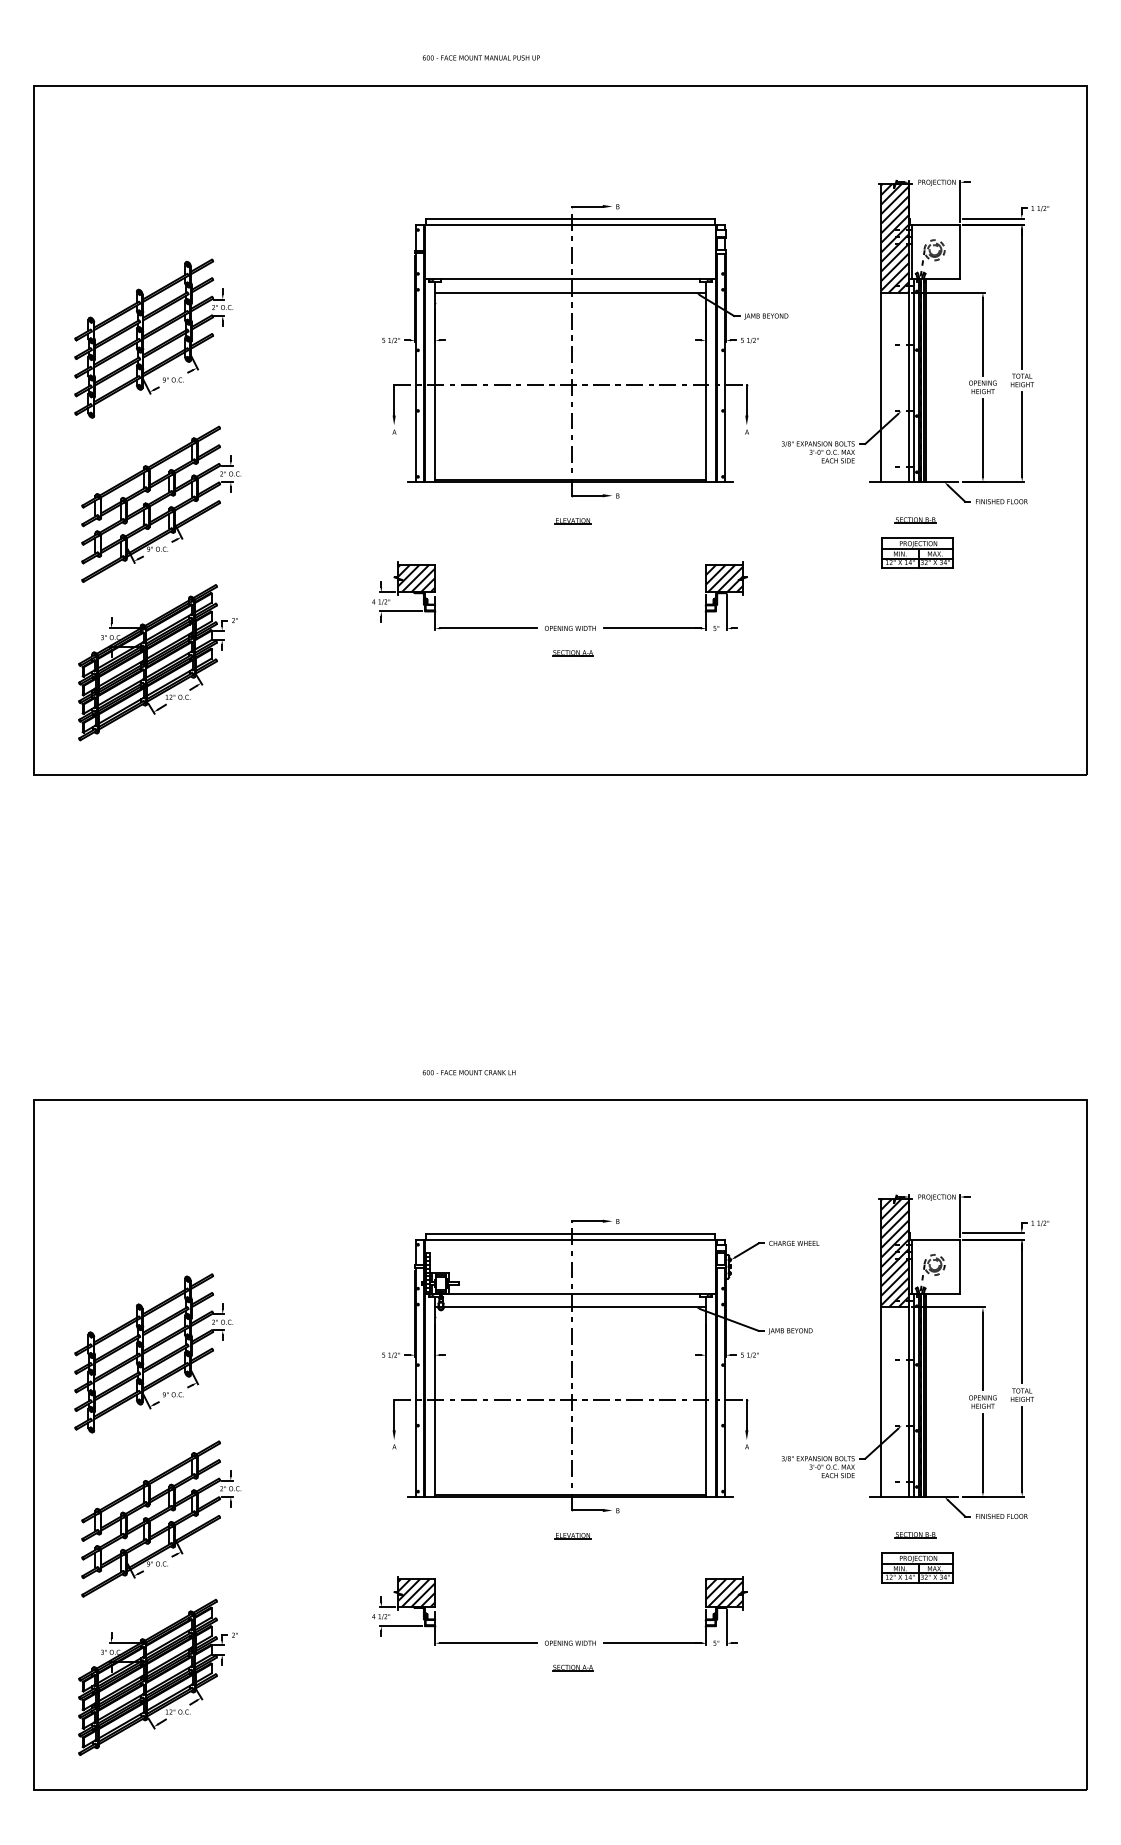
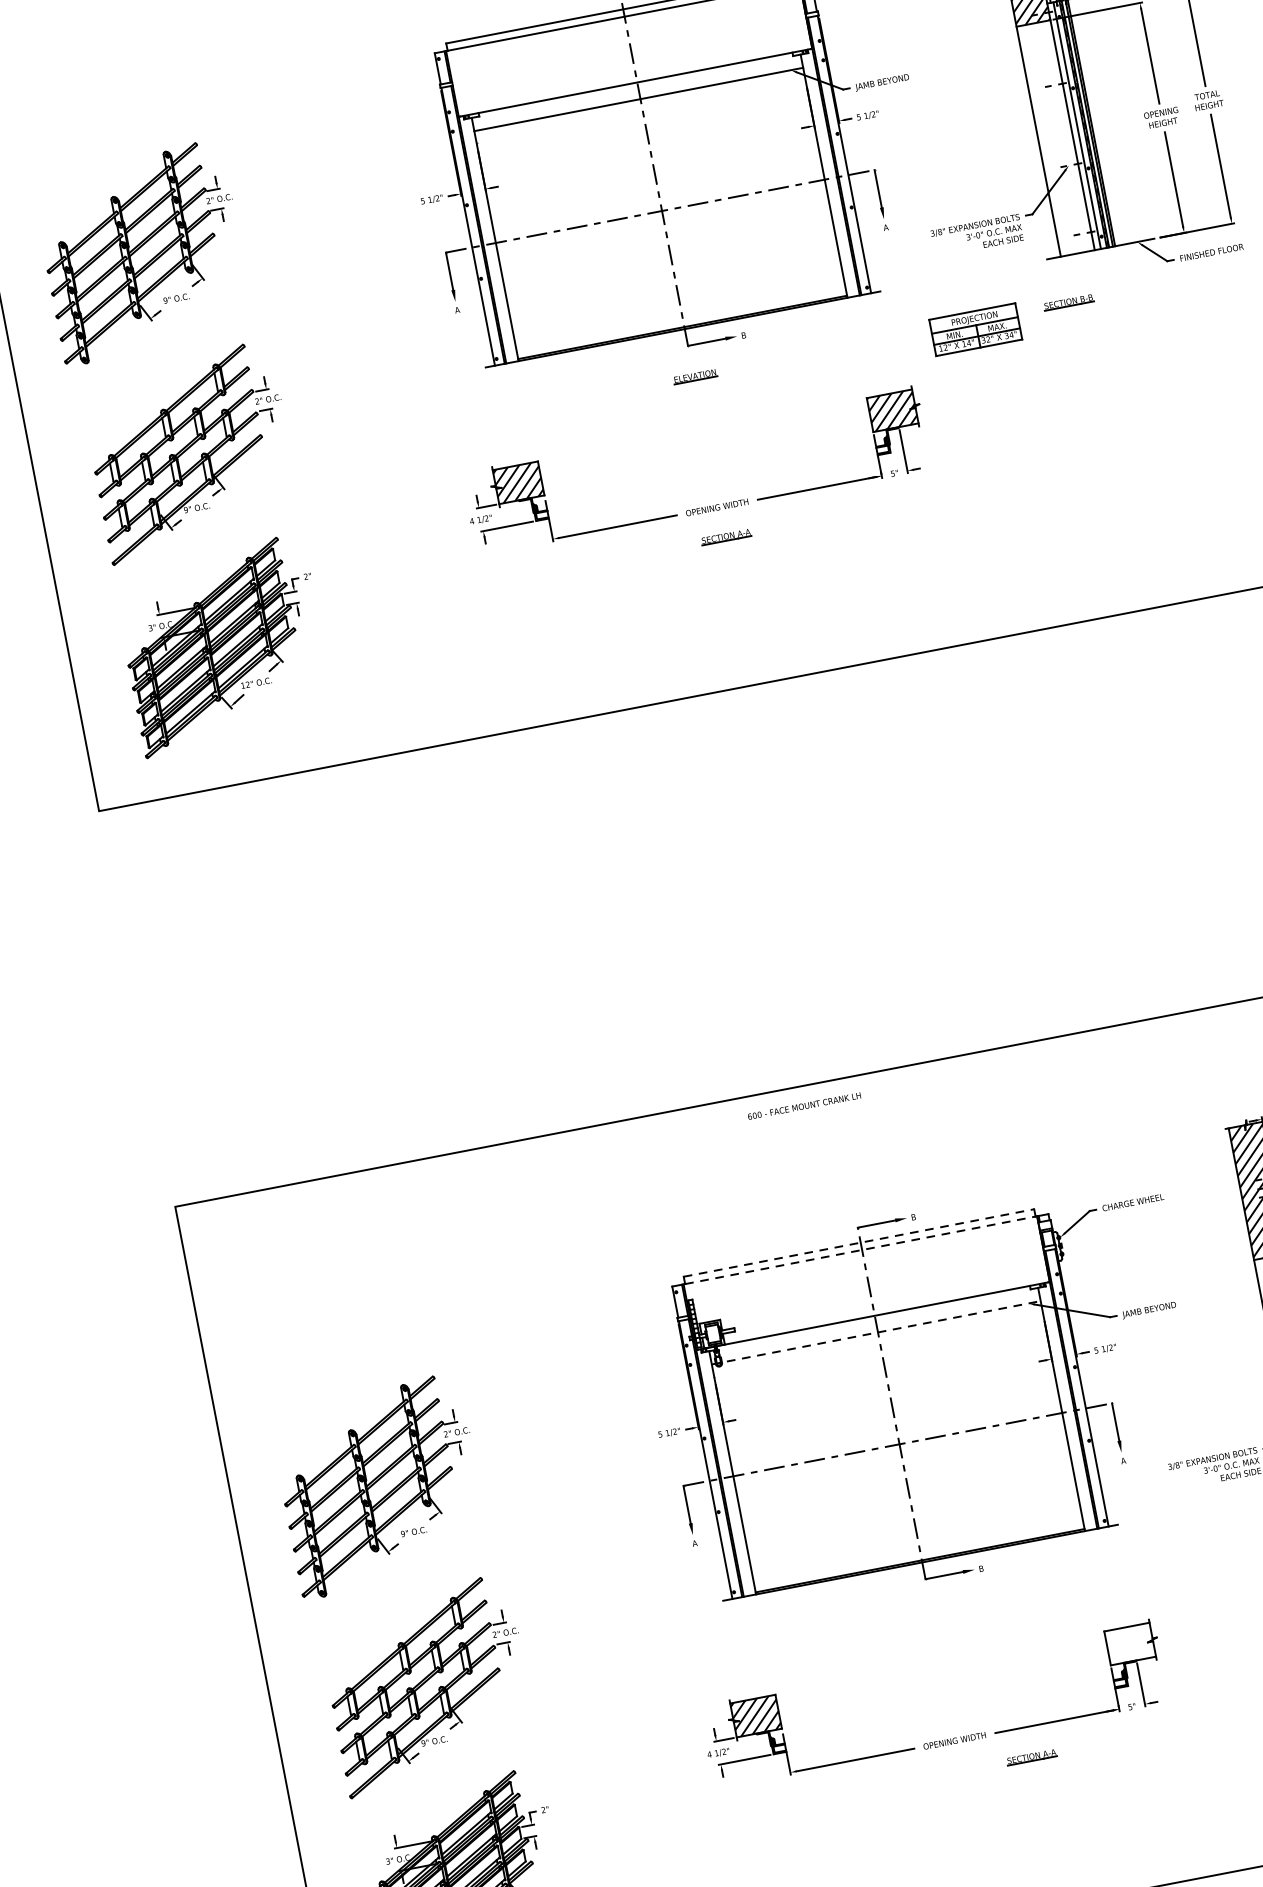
part: (915, 520) -> (1068, 302), moved
part: (917, 552) -> (975, 329), moved
text: (468, 1072) -> (803, 1106), moved
line: (571, 1233) -> (860, 1242), solid -> dashed
line: (571, 1239) -> (861, 1249), solid -> dashed
line: (571, 1307) -> (877, 1332), solid -> dashed
part: (572, 1536) -> (932, 1610), removed
hatch: (724, 1593) -> (1130, 1644), removed
part: (572, 1667) -> (1030, 1756), moved

